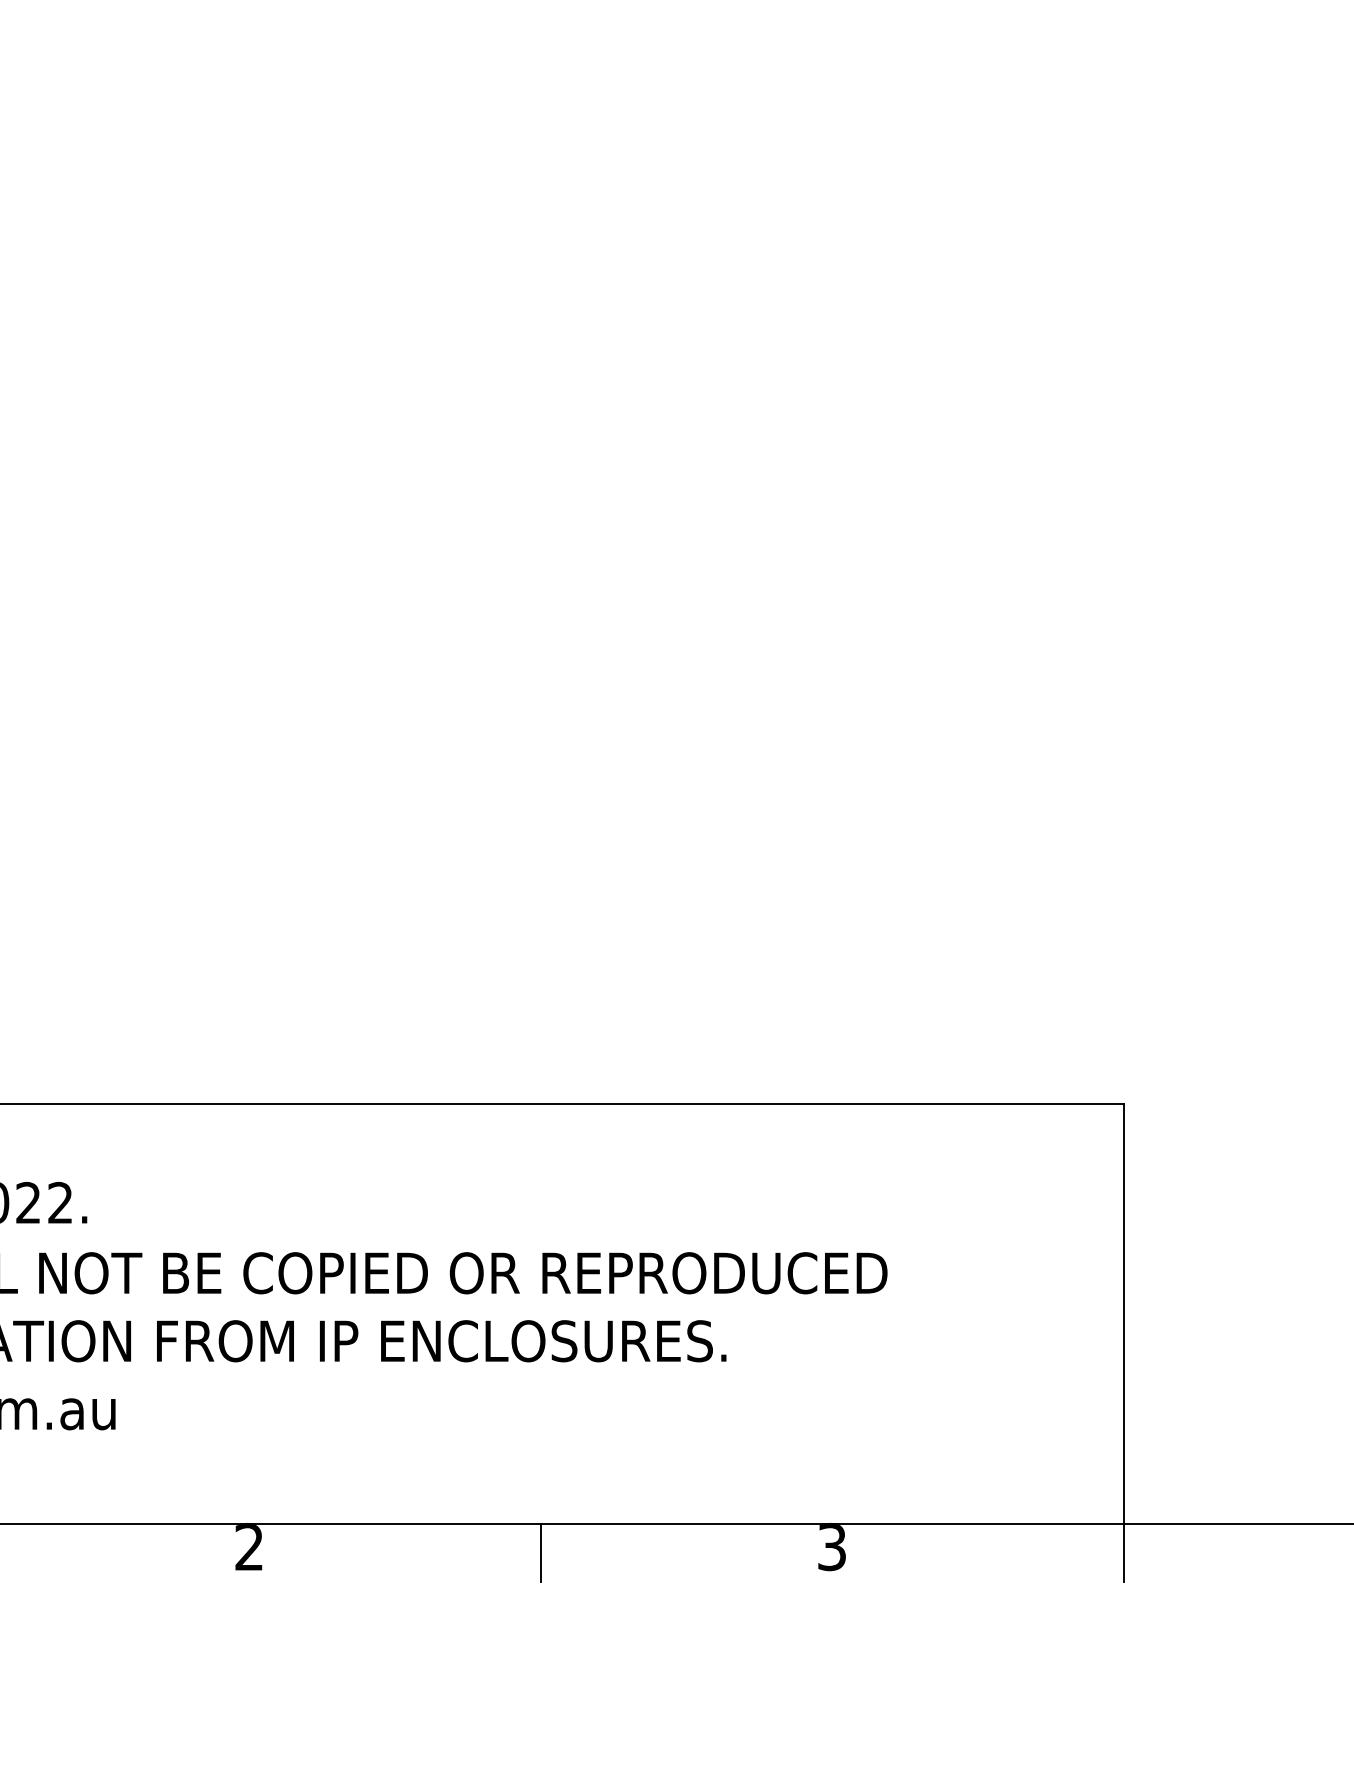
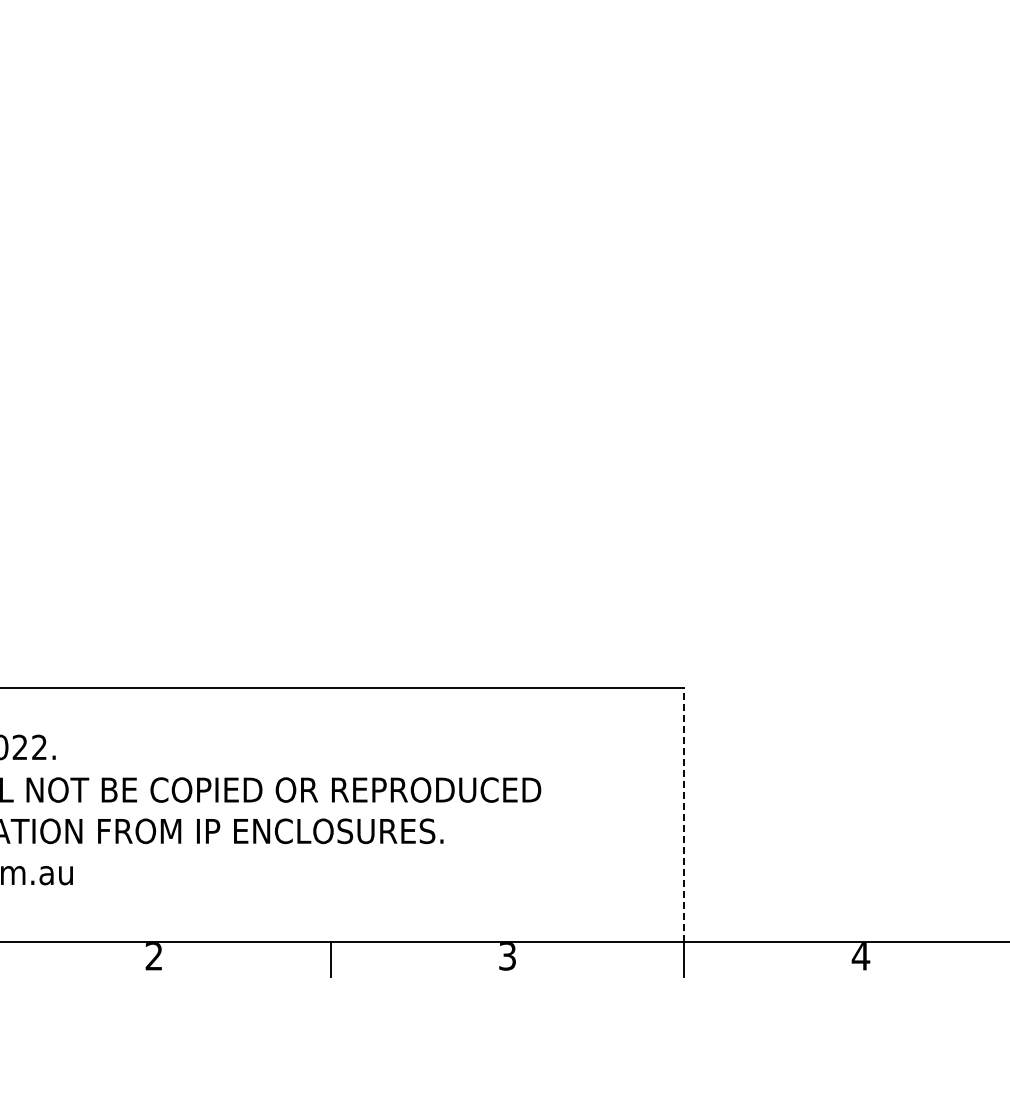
line: (1123, 1313) -> (684, 814), solid -> dashed

